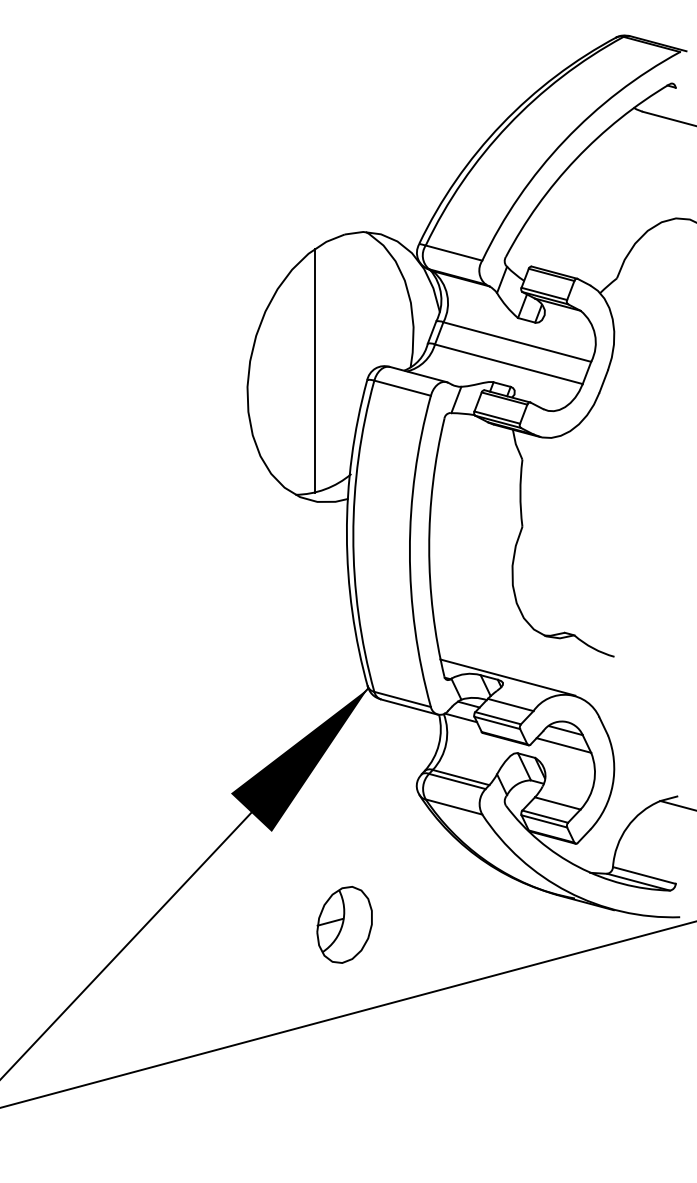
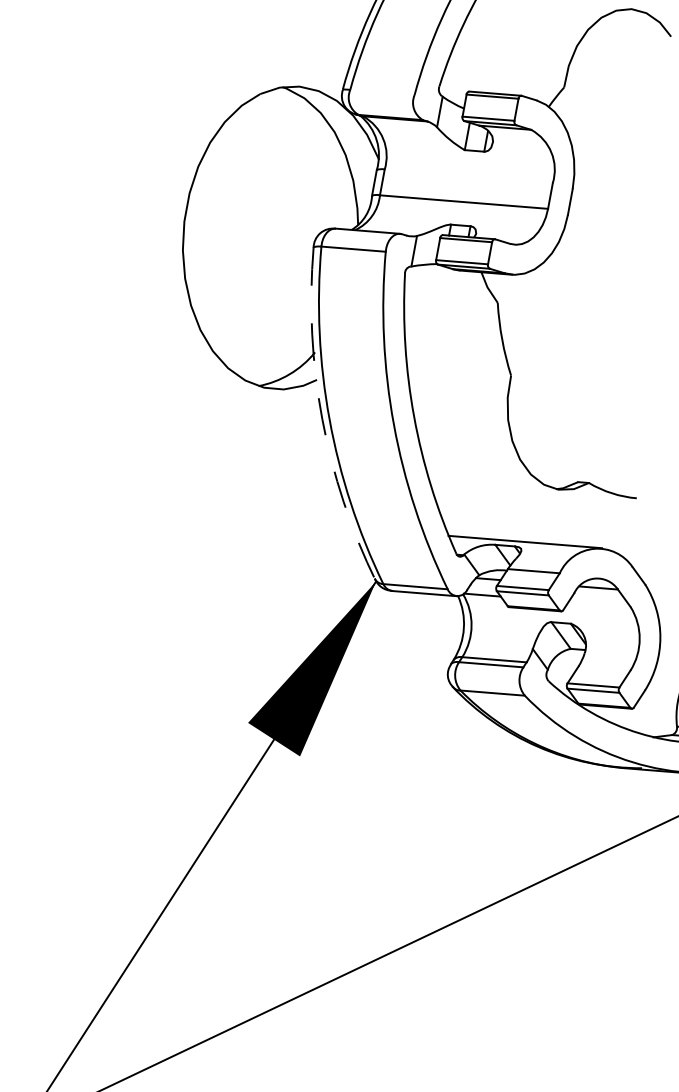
line: (453, 252) -> (381, 91), removed
line: (517, 341) -> (468, 175), removed
line: (314, 370) -> (254, 247), removed
arc: (346, 534) -> (321, 419), solid -> dashed
line: (563, 745) -> (599, 604), removed
line: (557, 803) -> (604, 668), removed
part: (344, 924) -> (397, 842), removed

